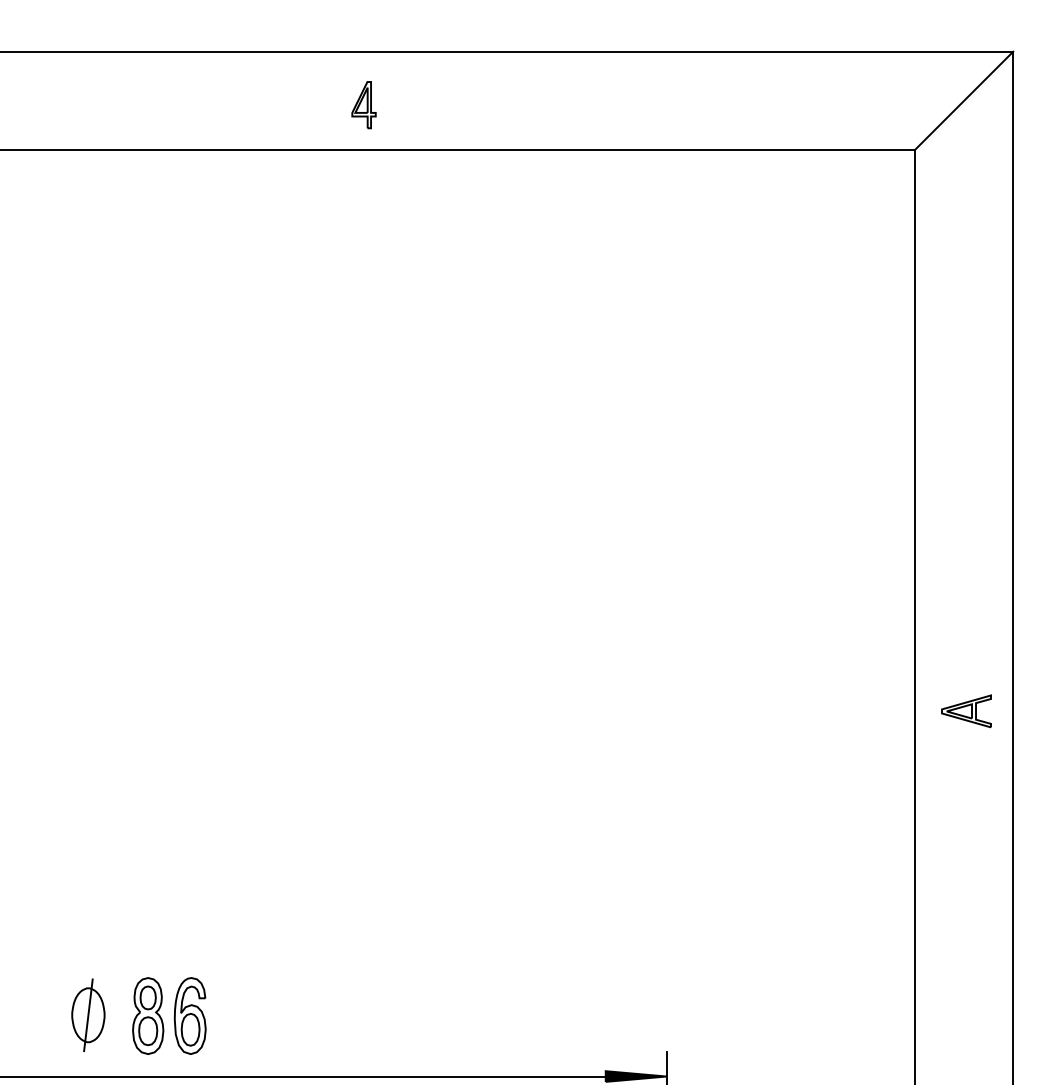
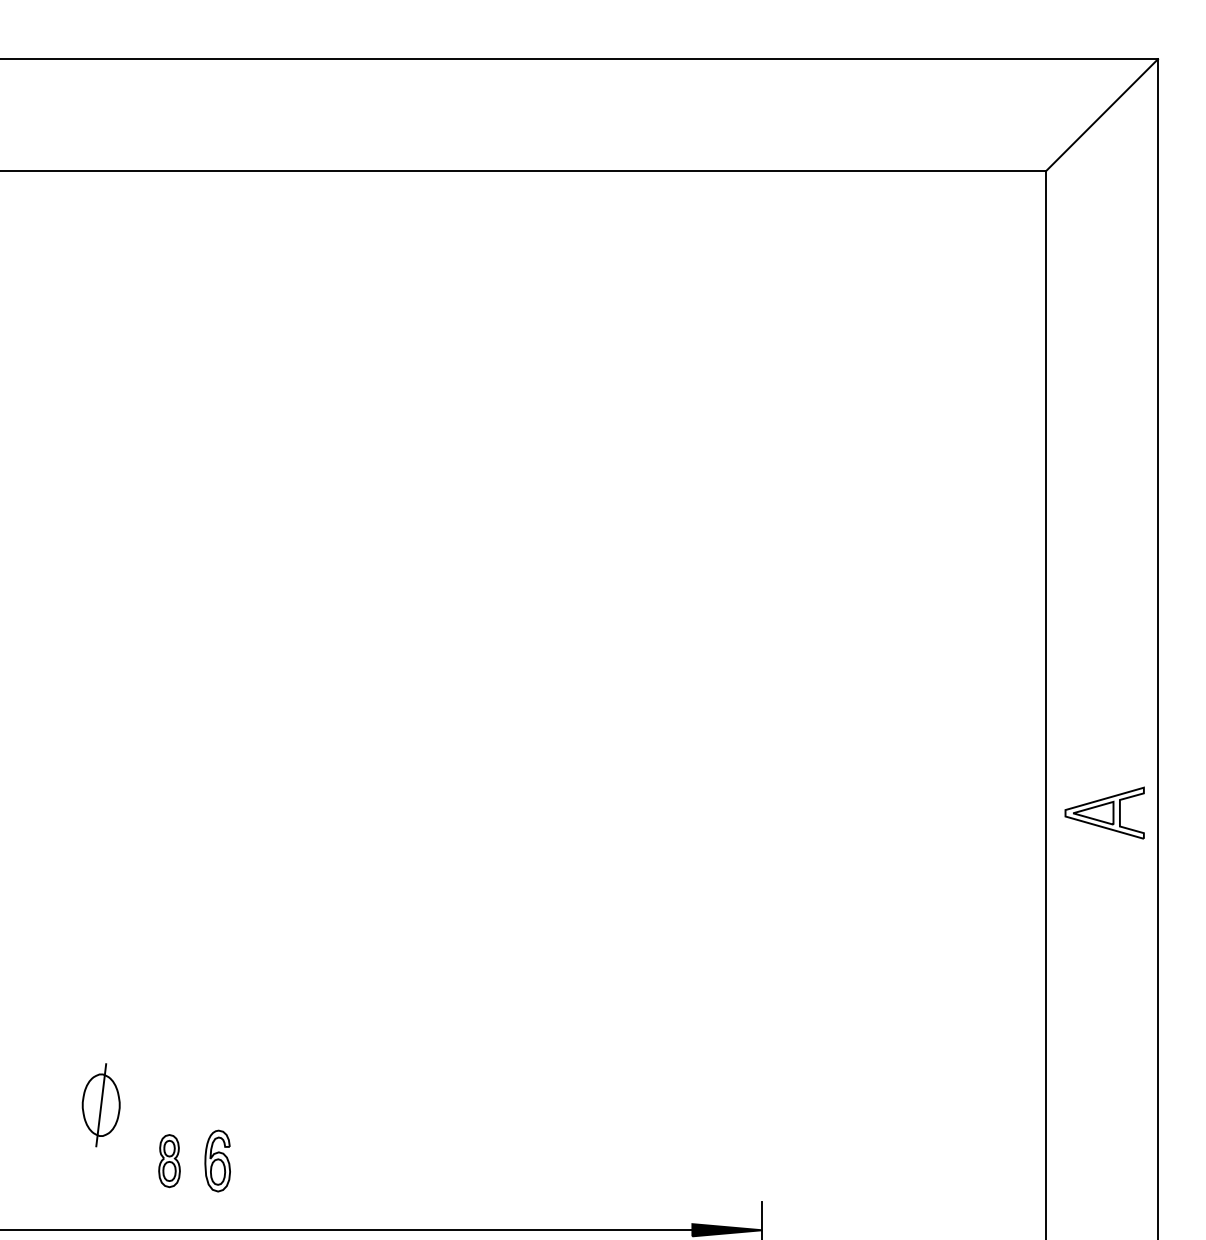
part: (363, 104) -> (415, 119), removed
part: (966, 710) -> (1104, 812), size x1.4
part: (87, 1015) -> (100, 1105), moved
part: (148, 1015) -> (169, 1160), size x0.6
part: (190, 1015) -> (217, 1160), size x0.7

